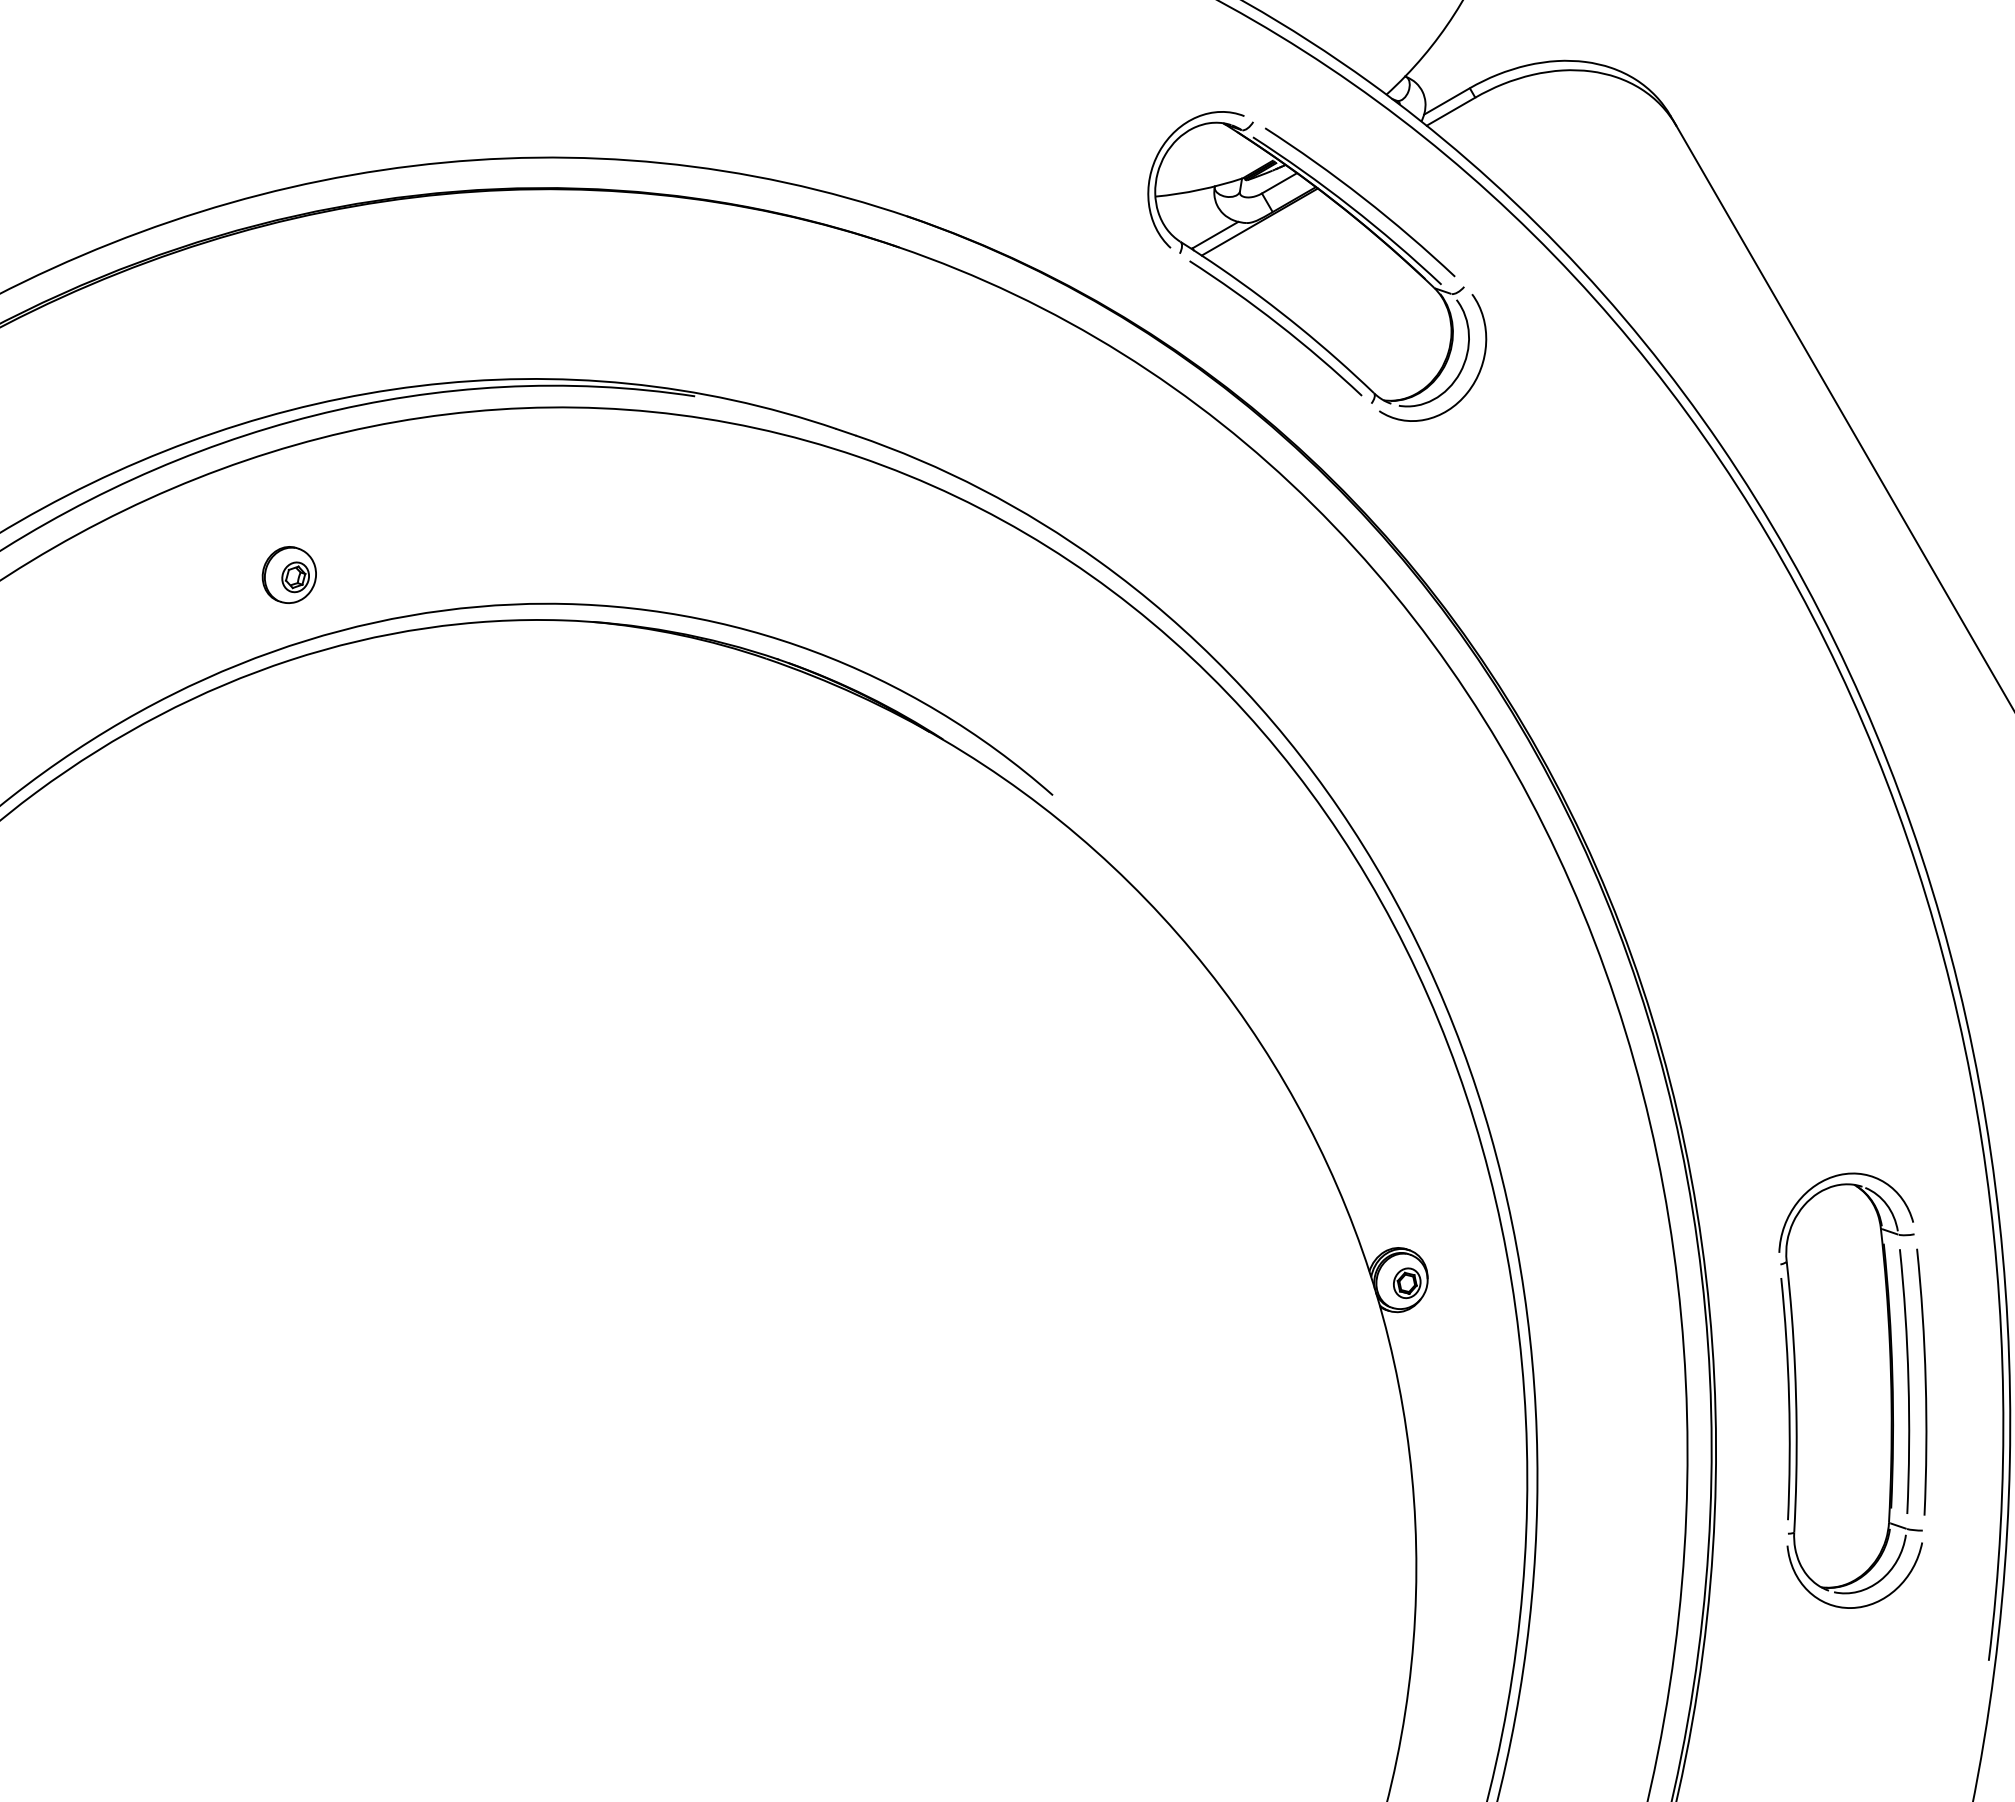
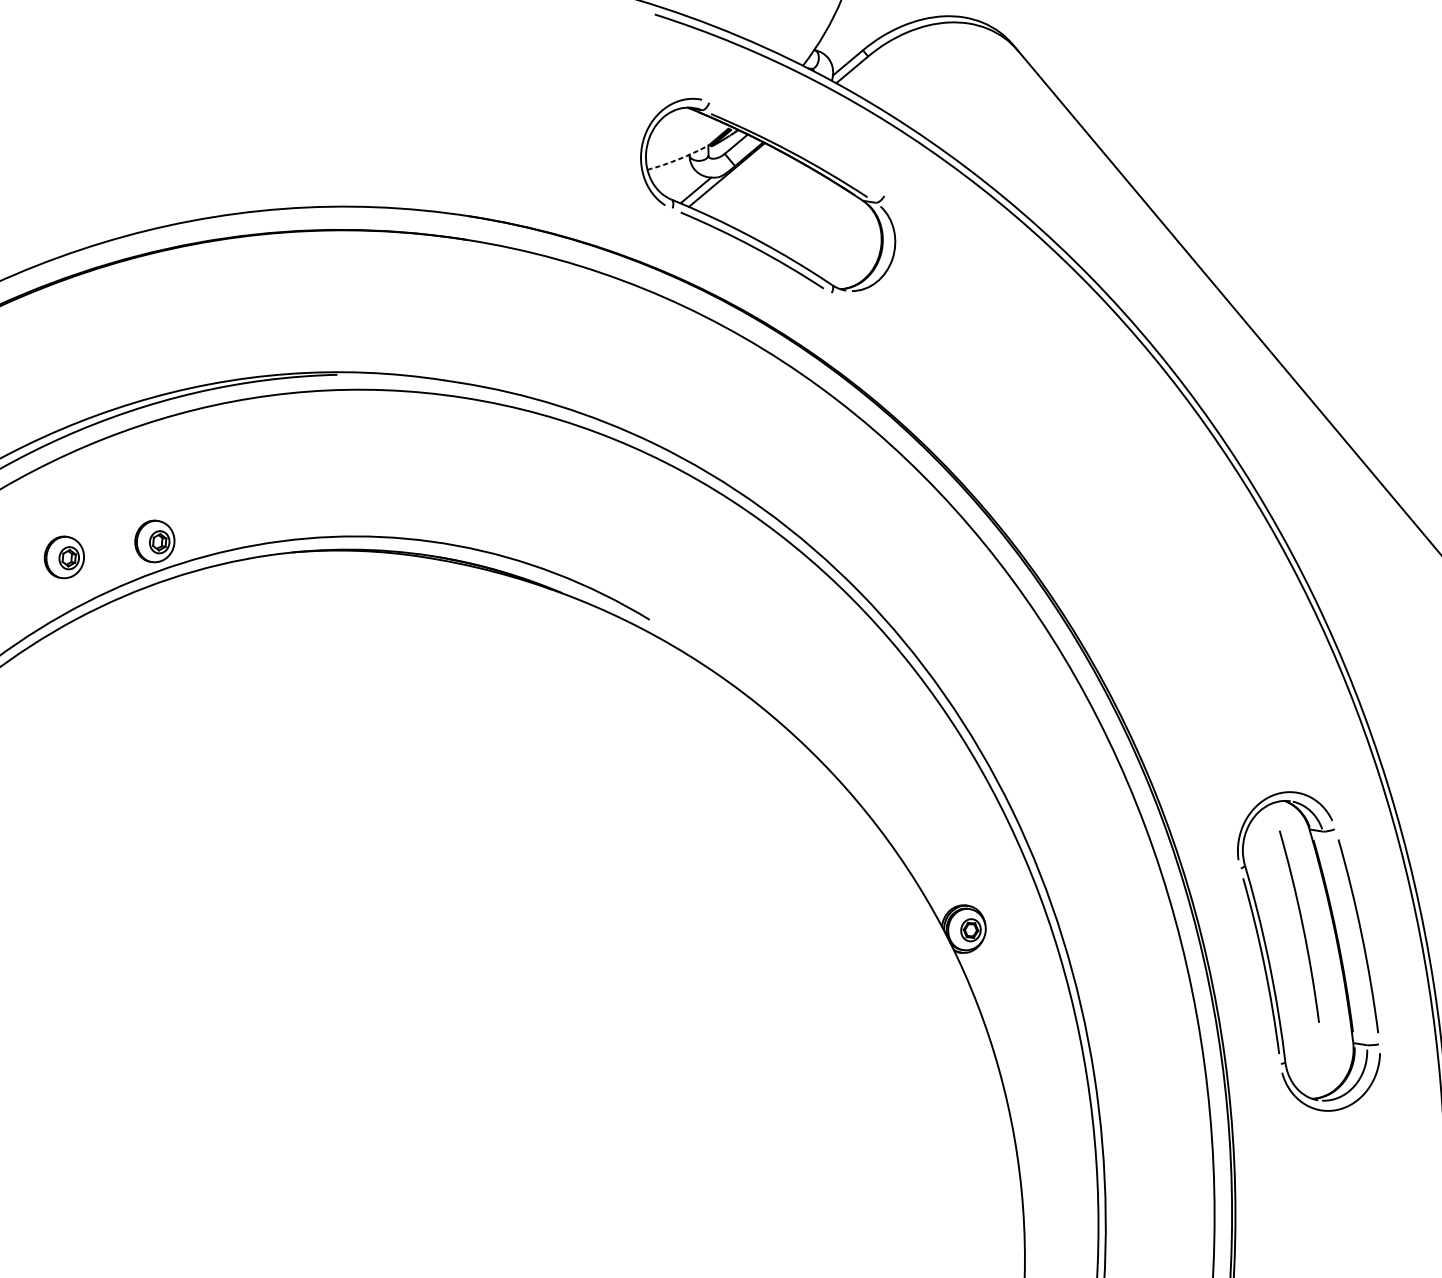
arc: (1199, 189) -> (678, 159), solid -> dashed
curve: (1363, 199) -> (799, 145), removed
curve: (1472, 383) -> (902, 265), removed
part: (412, 574) -> (154, 541), added
curve: (1907, 1381) -> (1302, 926), moved

